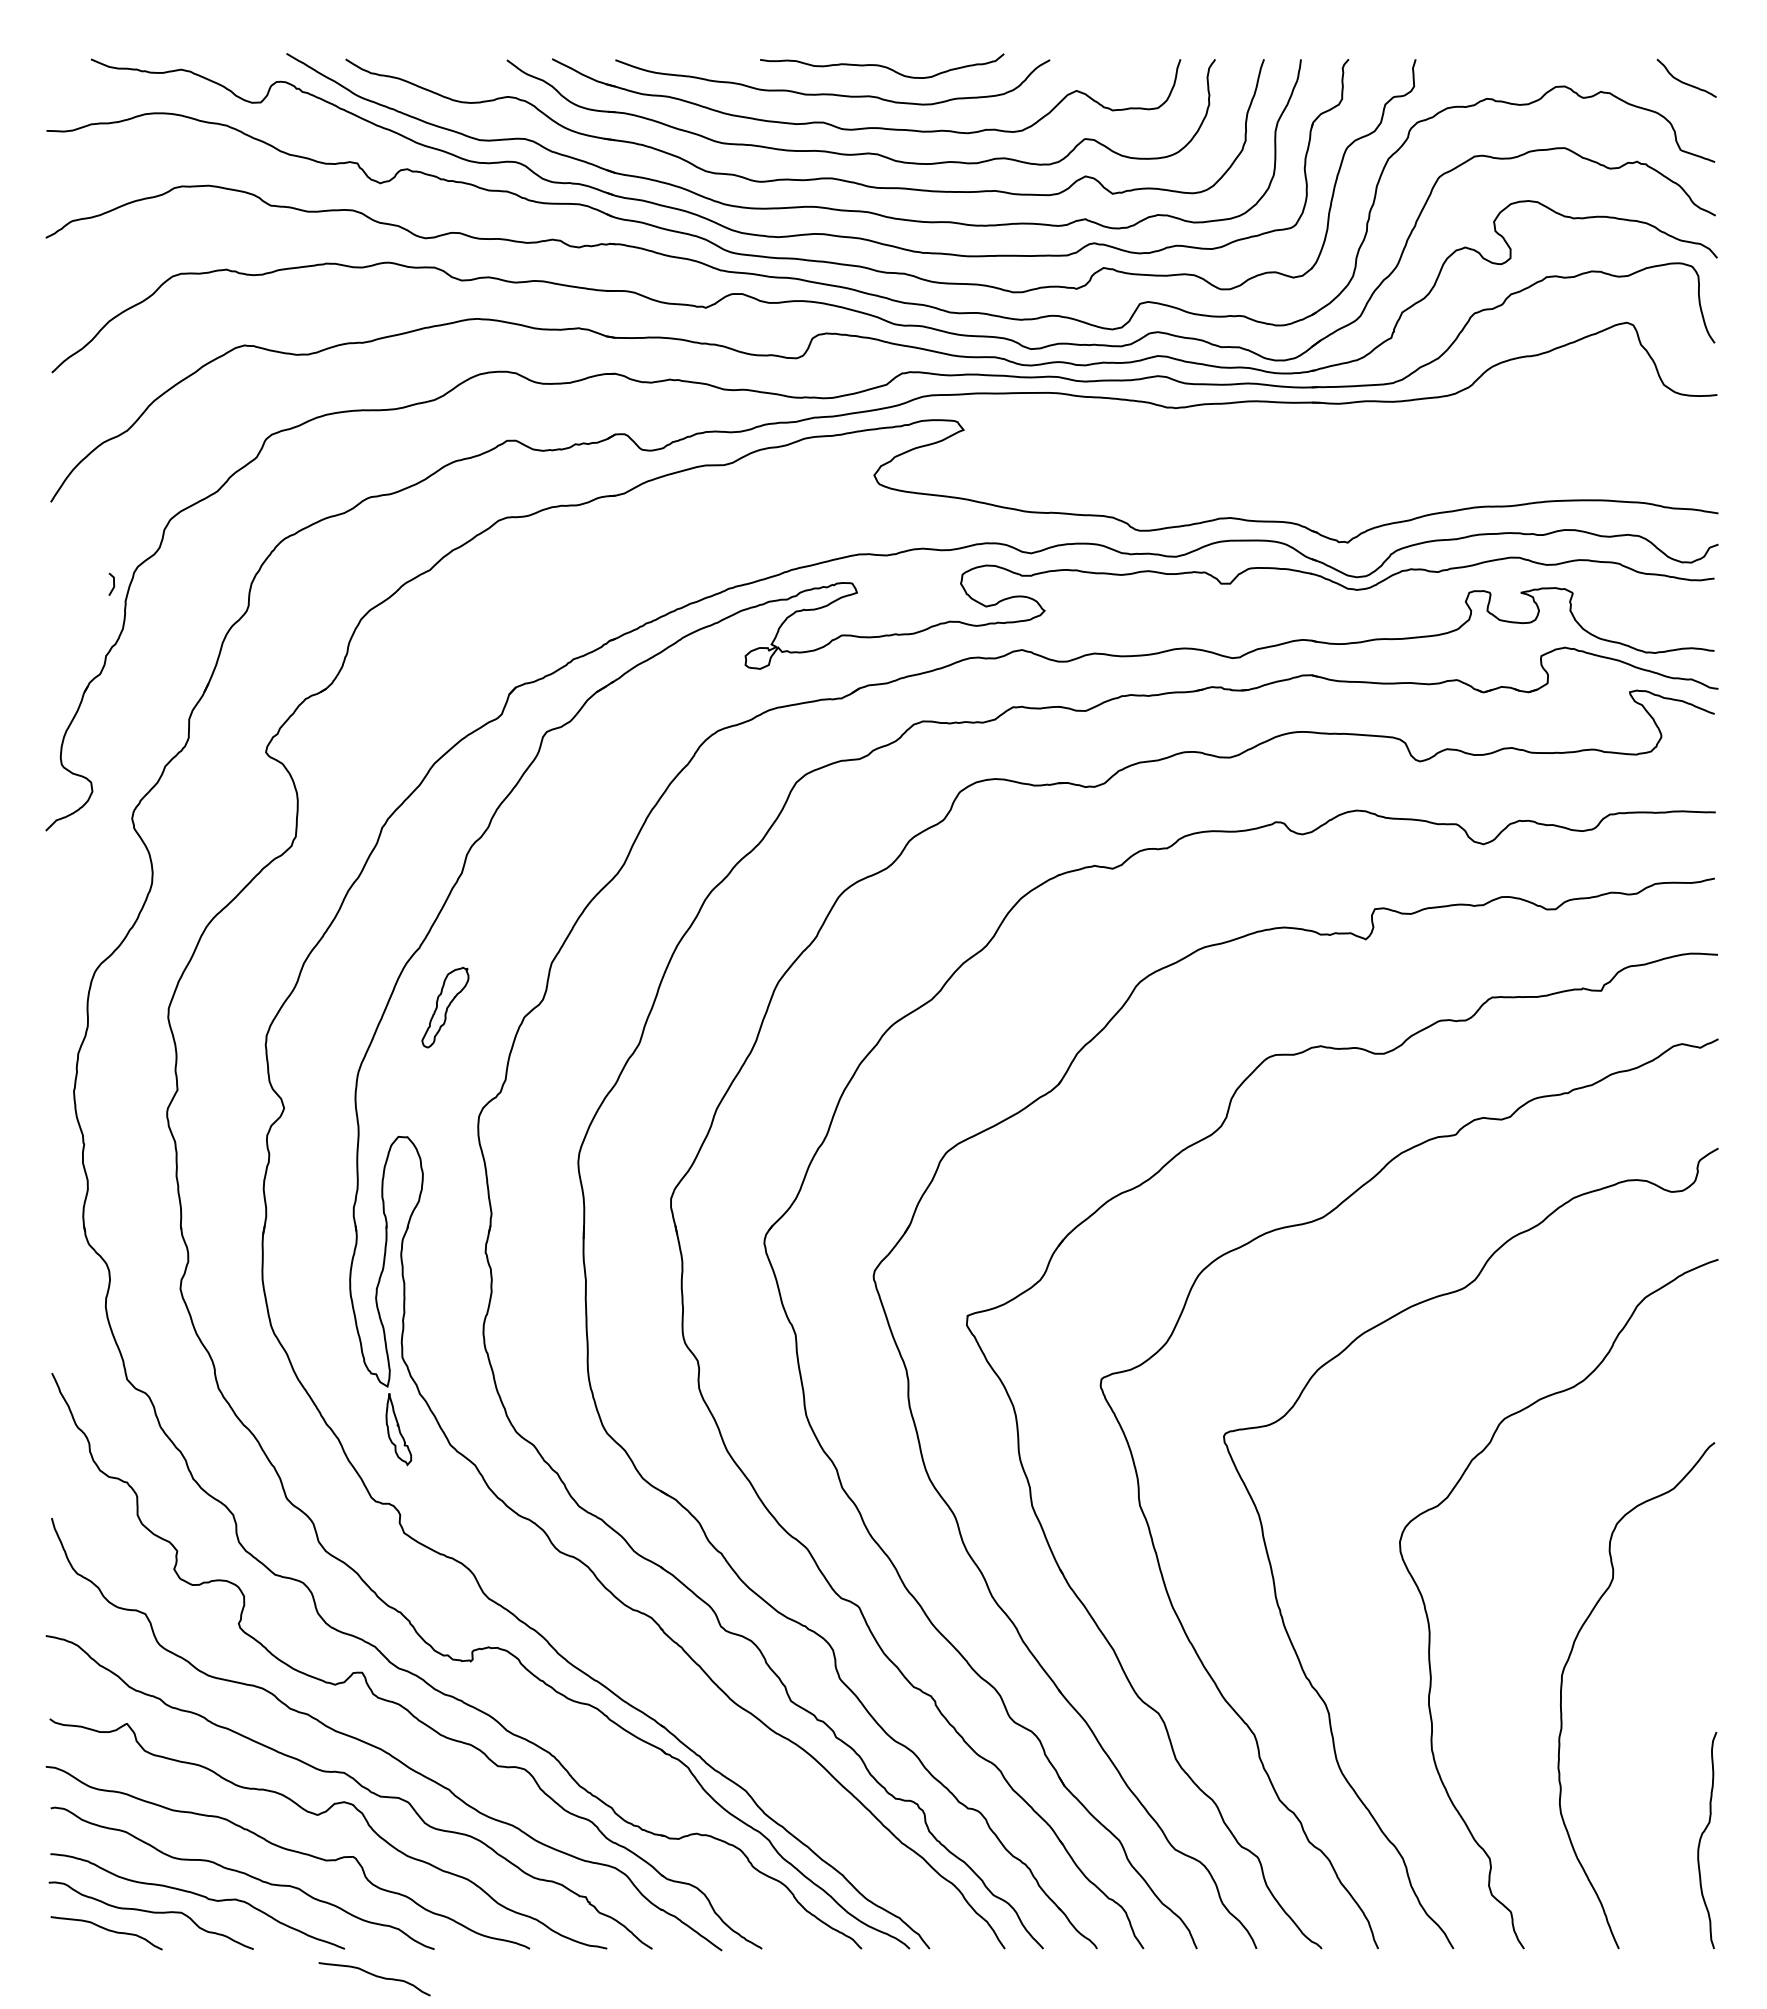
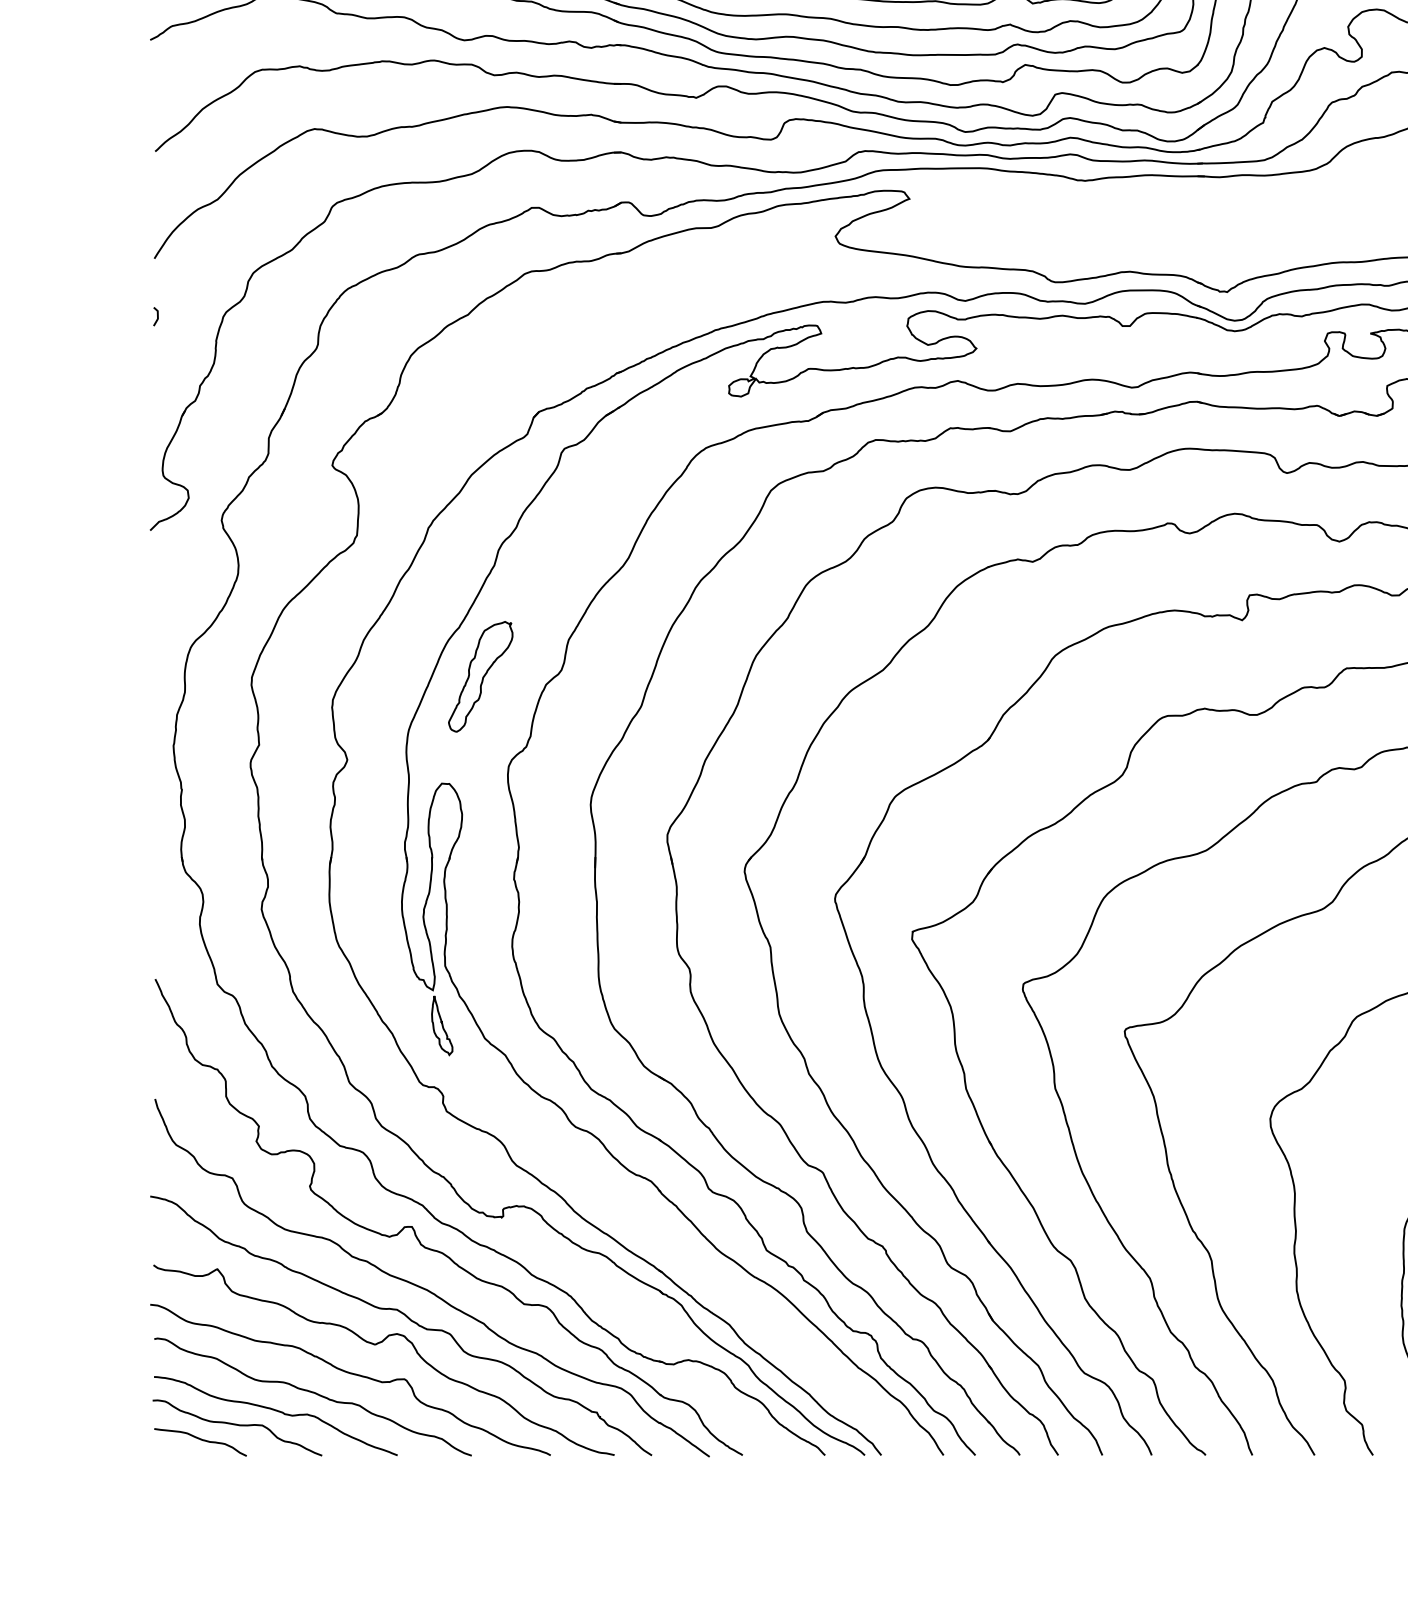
curve: (113, 583) -> (157, 315), moved
part: (445, 1007) -> (480, 676), size x1.67
curve: (376, 1977) -> (423, 1479), removed

